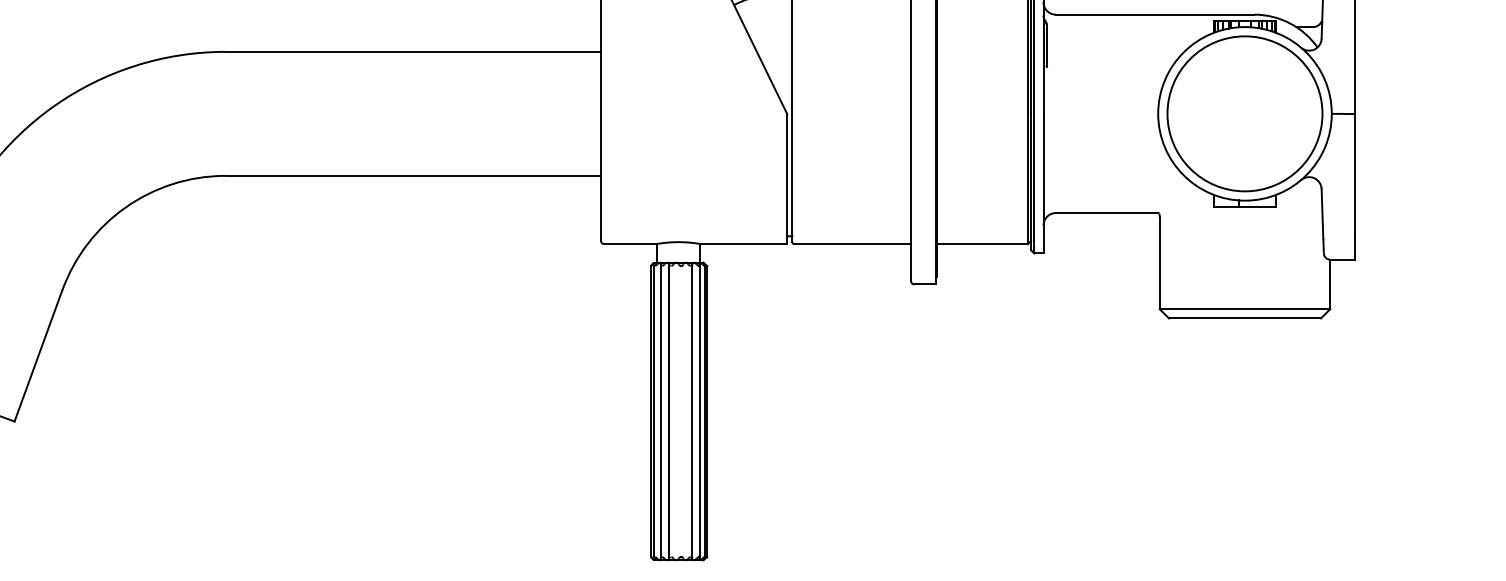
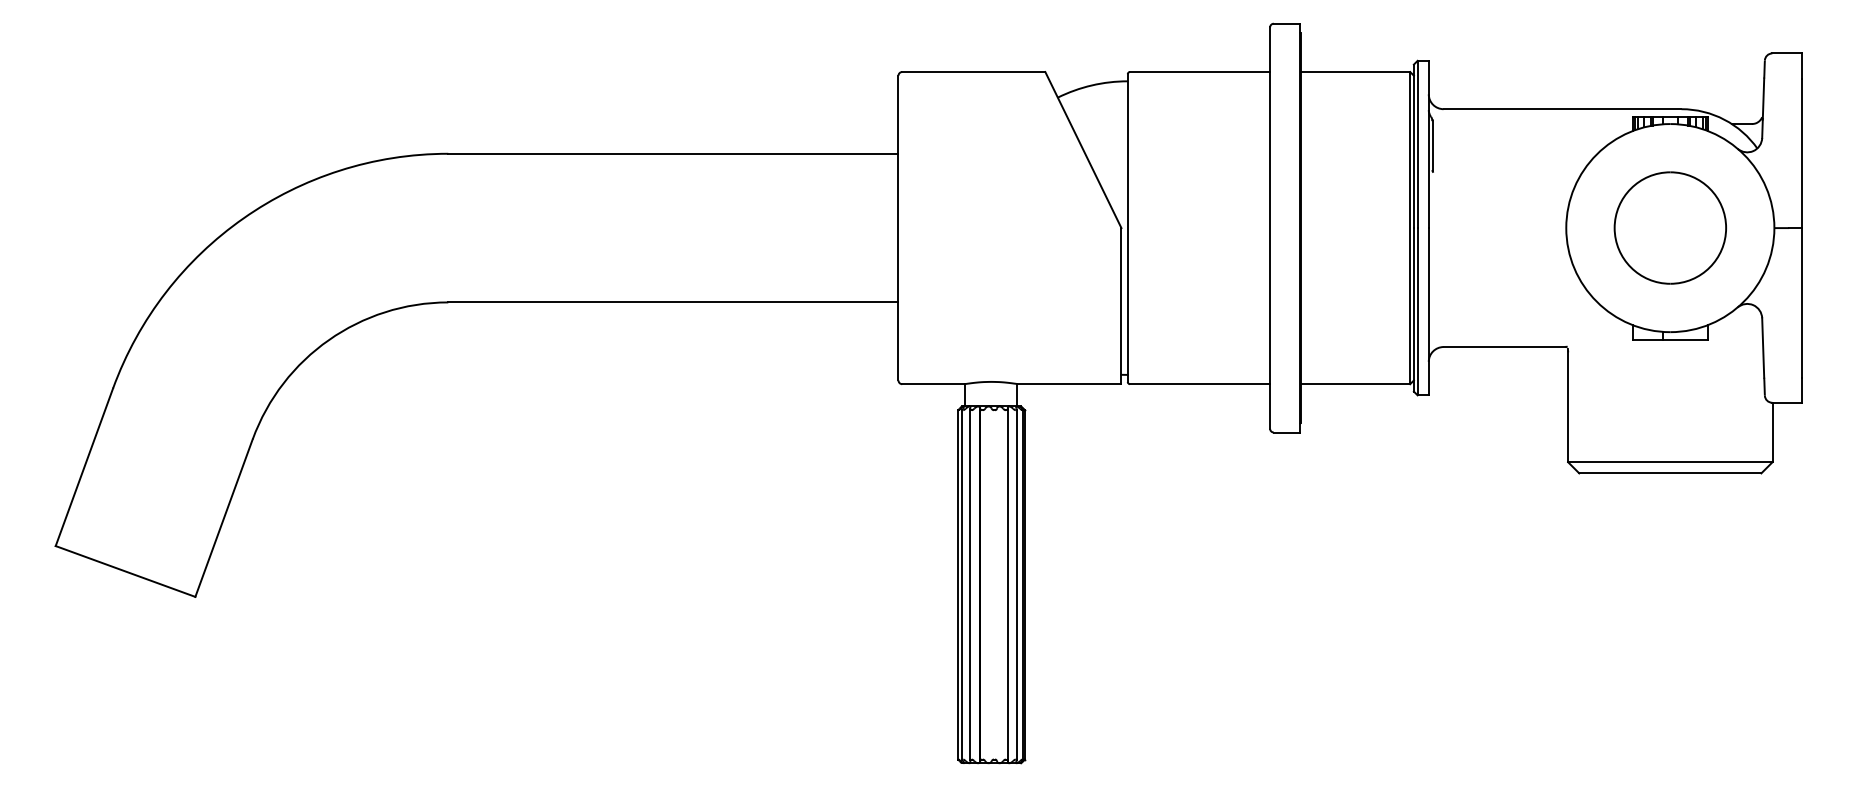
part: (1245, 113) -> (1670, 227), size x0.6

